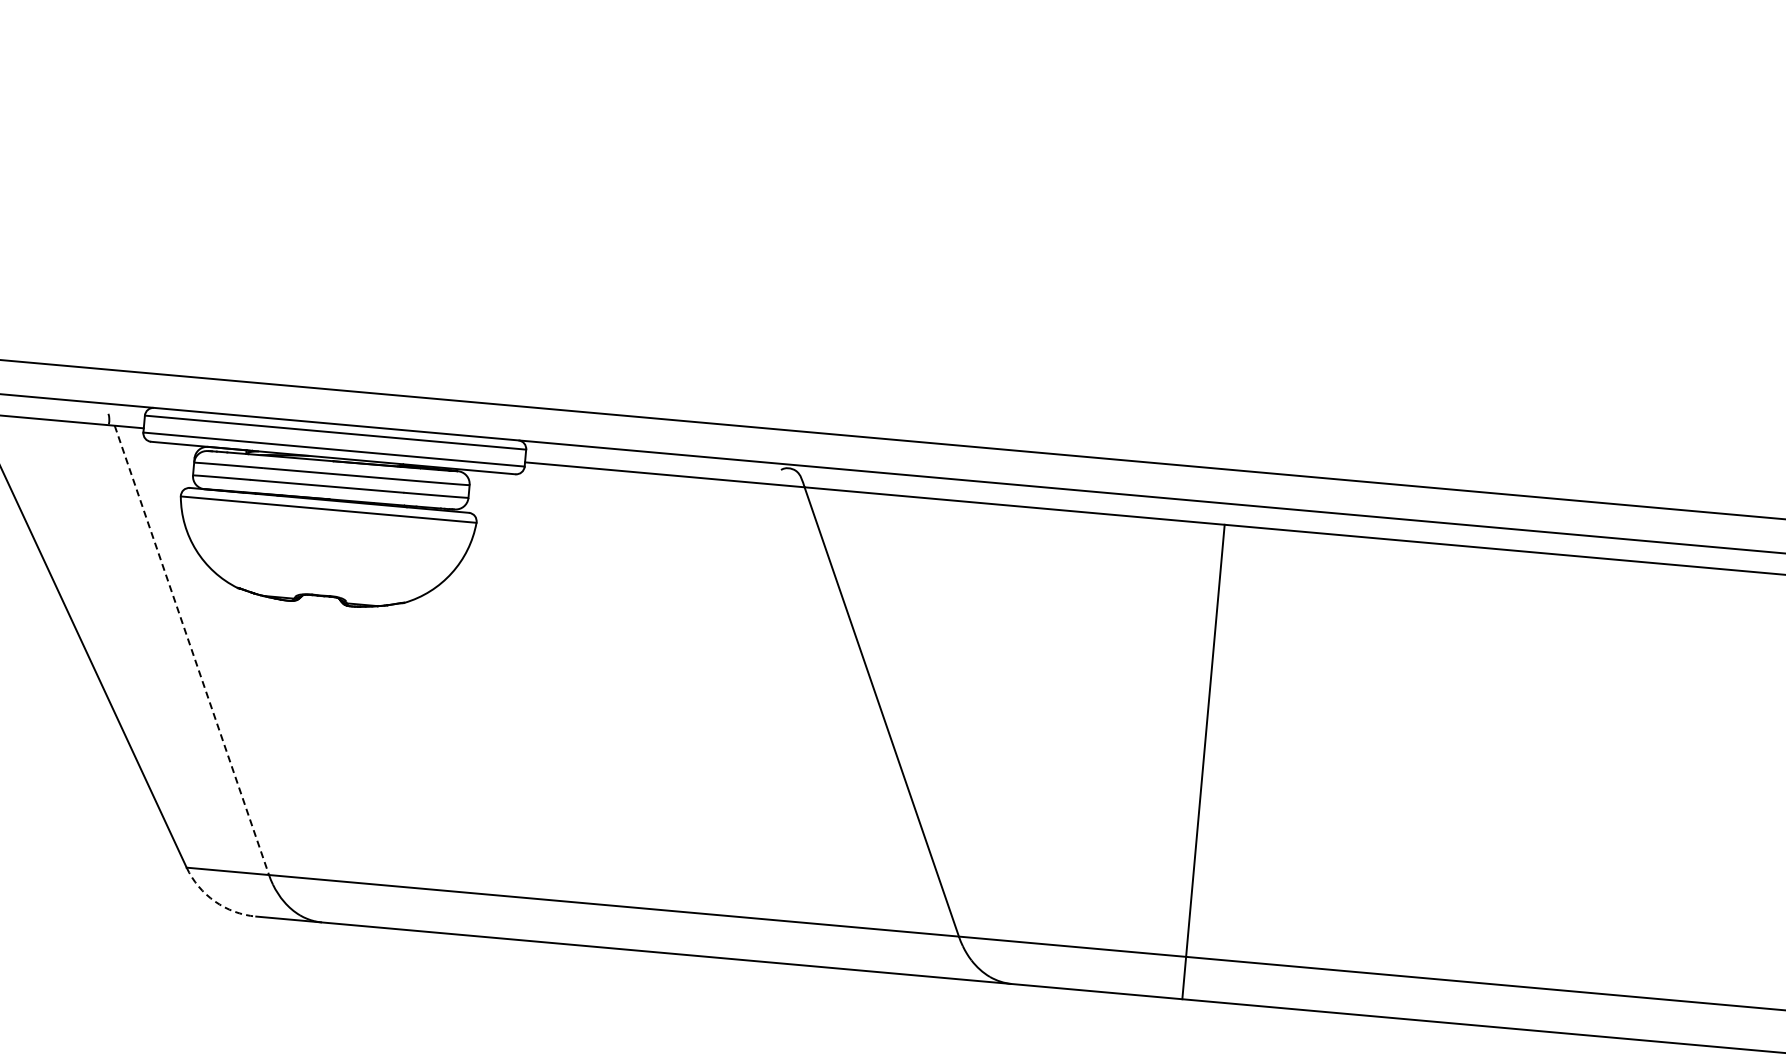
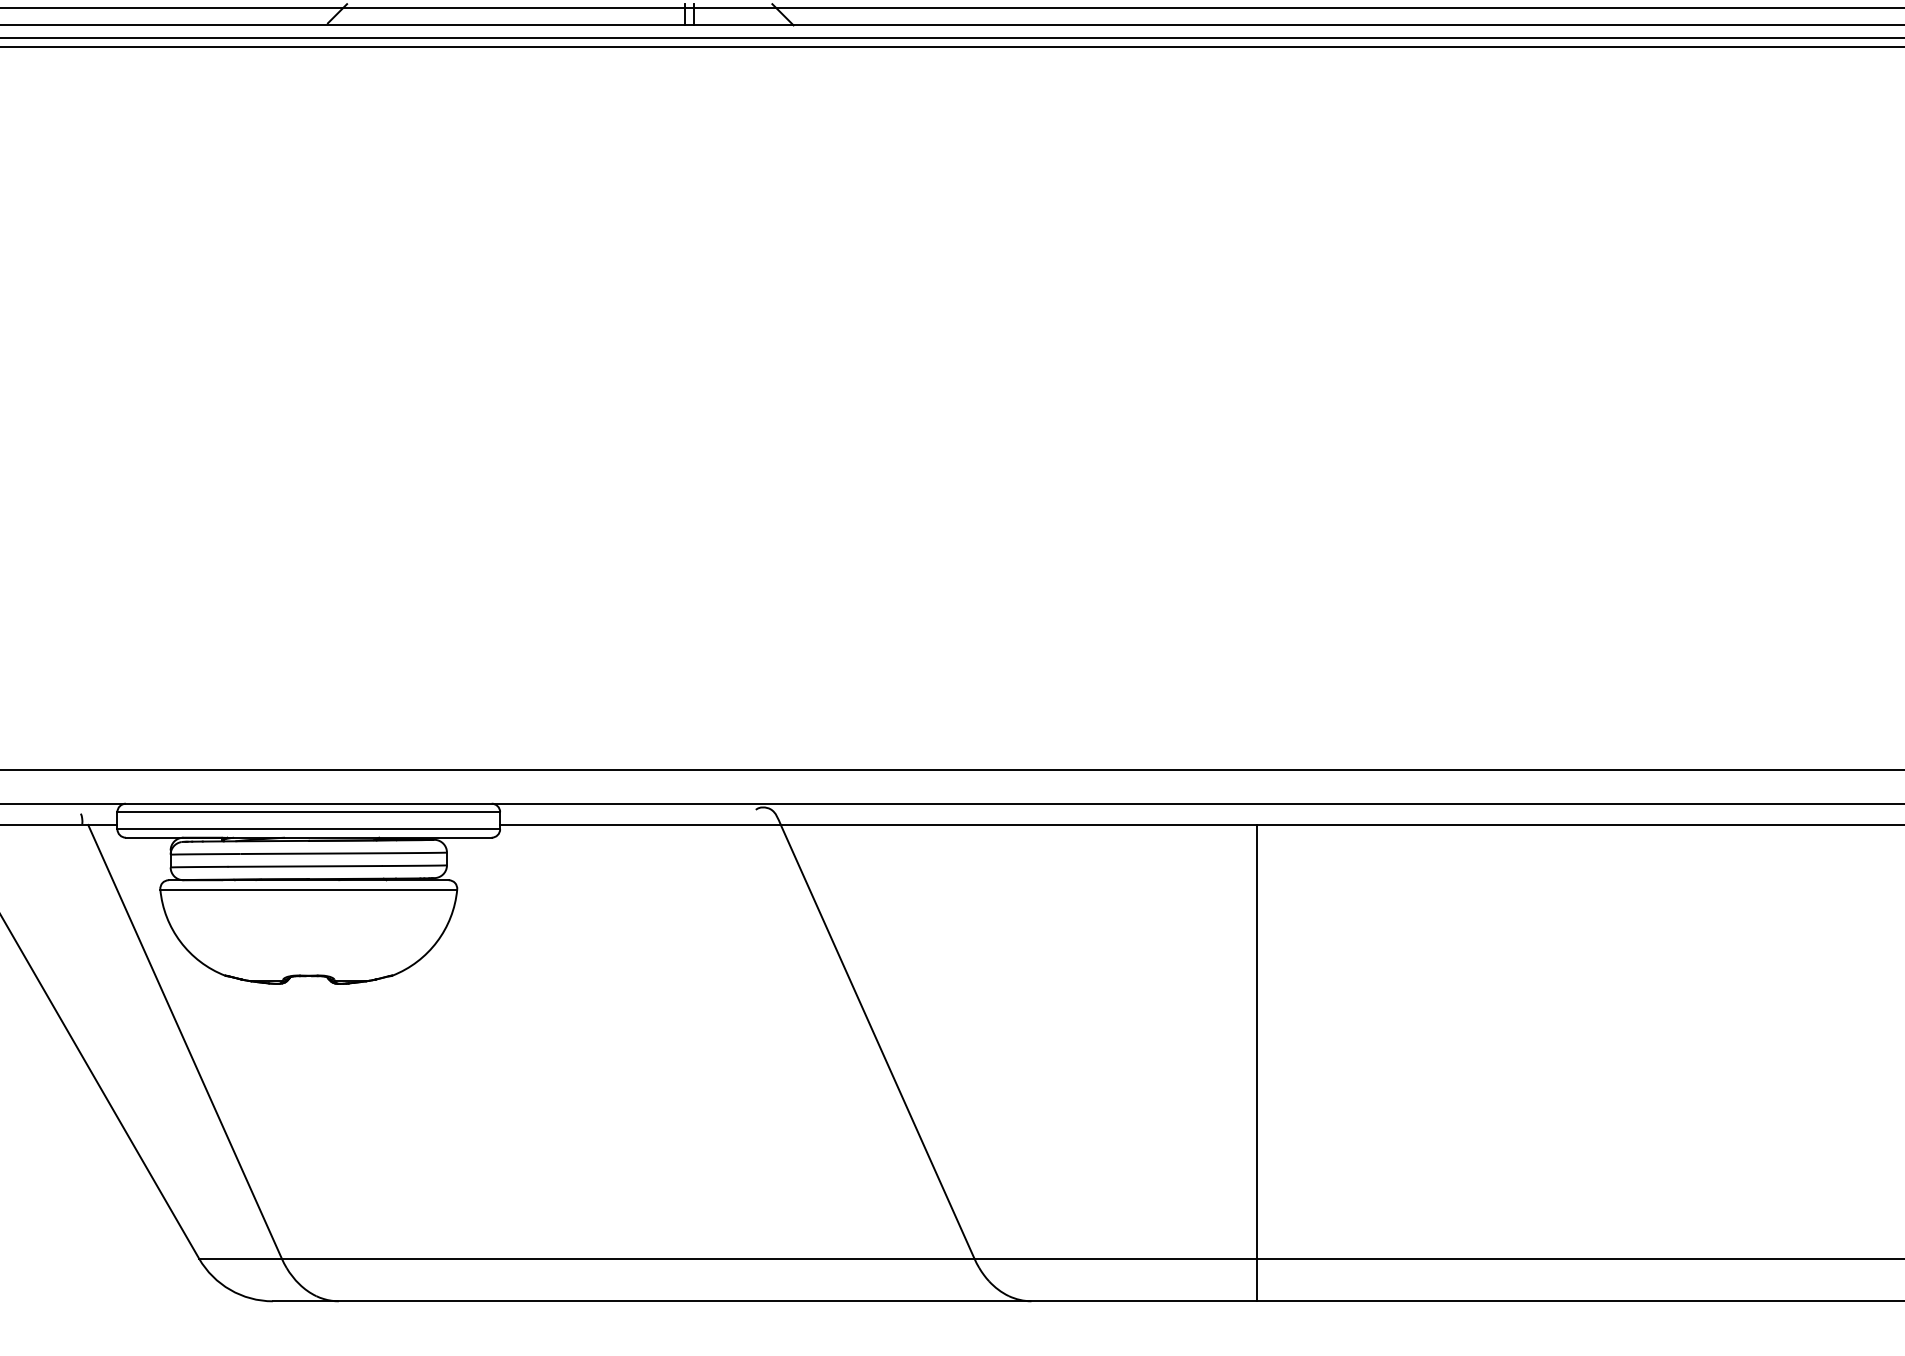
line: (192, 650) -> (185, 1041), dashed -> solid
line: (1203, 761) -> (1256, 1062), moved
arc: (215, 901) -> (230, 1289), dashed -> solid

